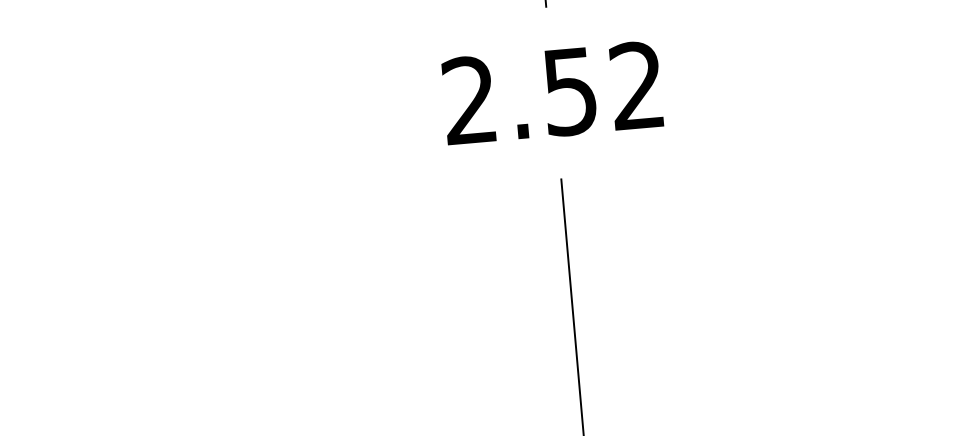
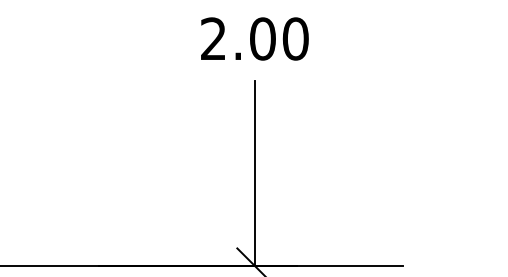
text: (604, 87) -> (279, 38), 2.52 -> 2.00

